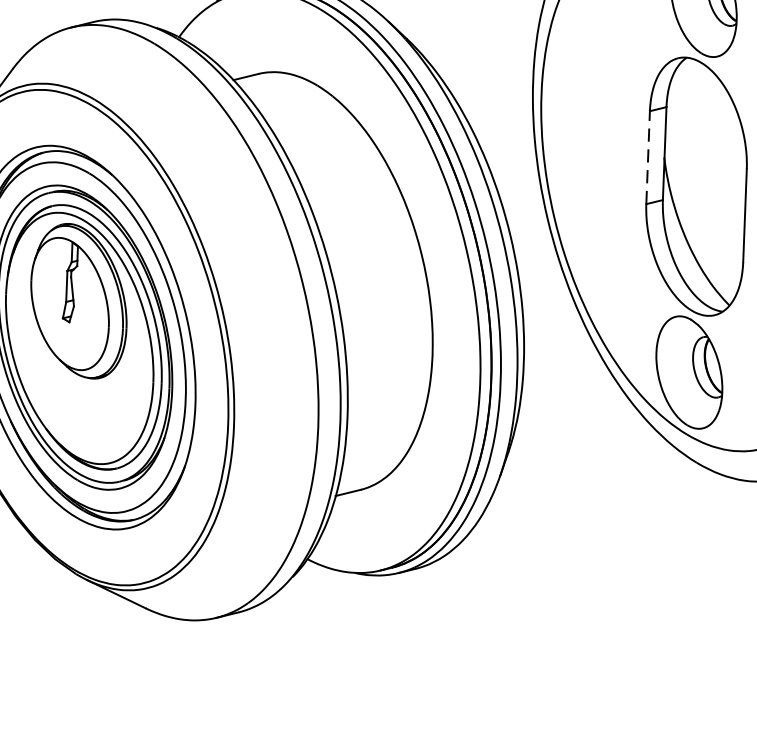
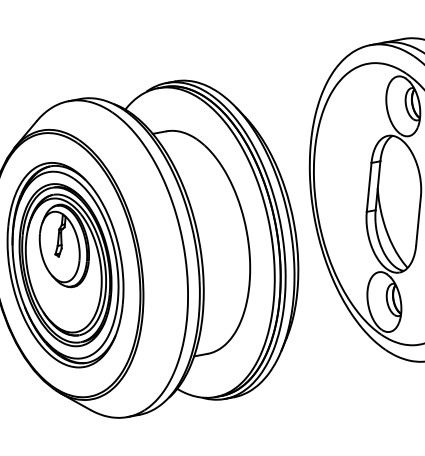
line: (648, 157) -> (369, 187), dashed -> solid

